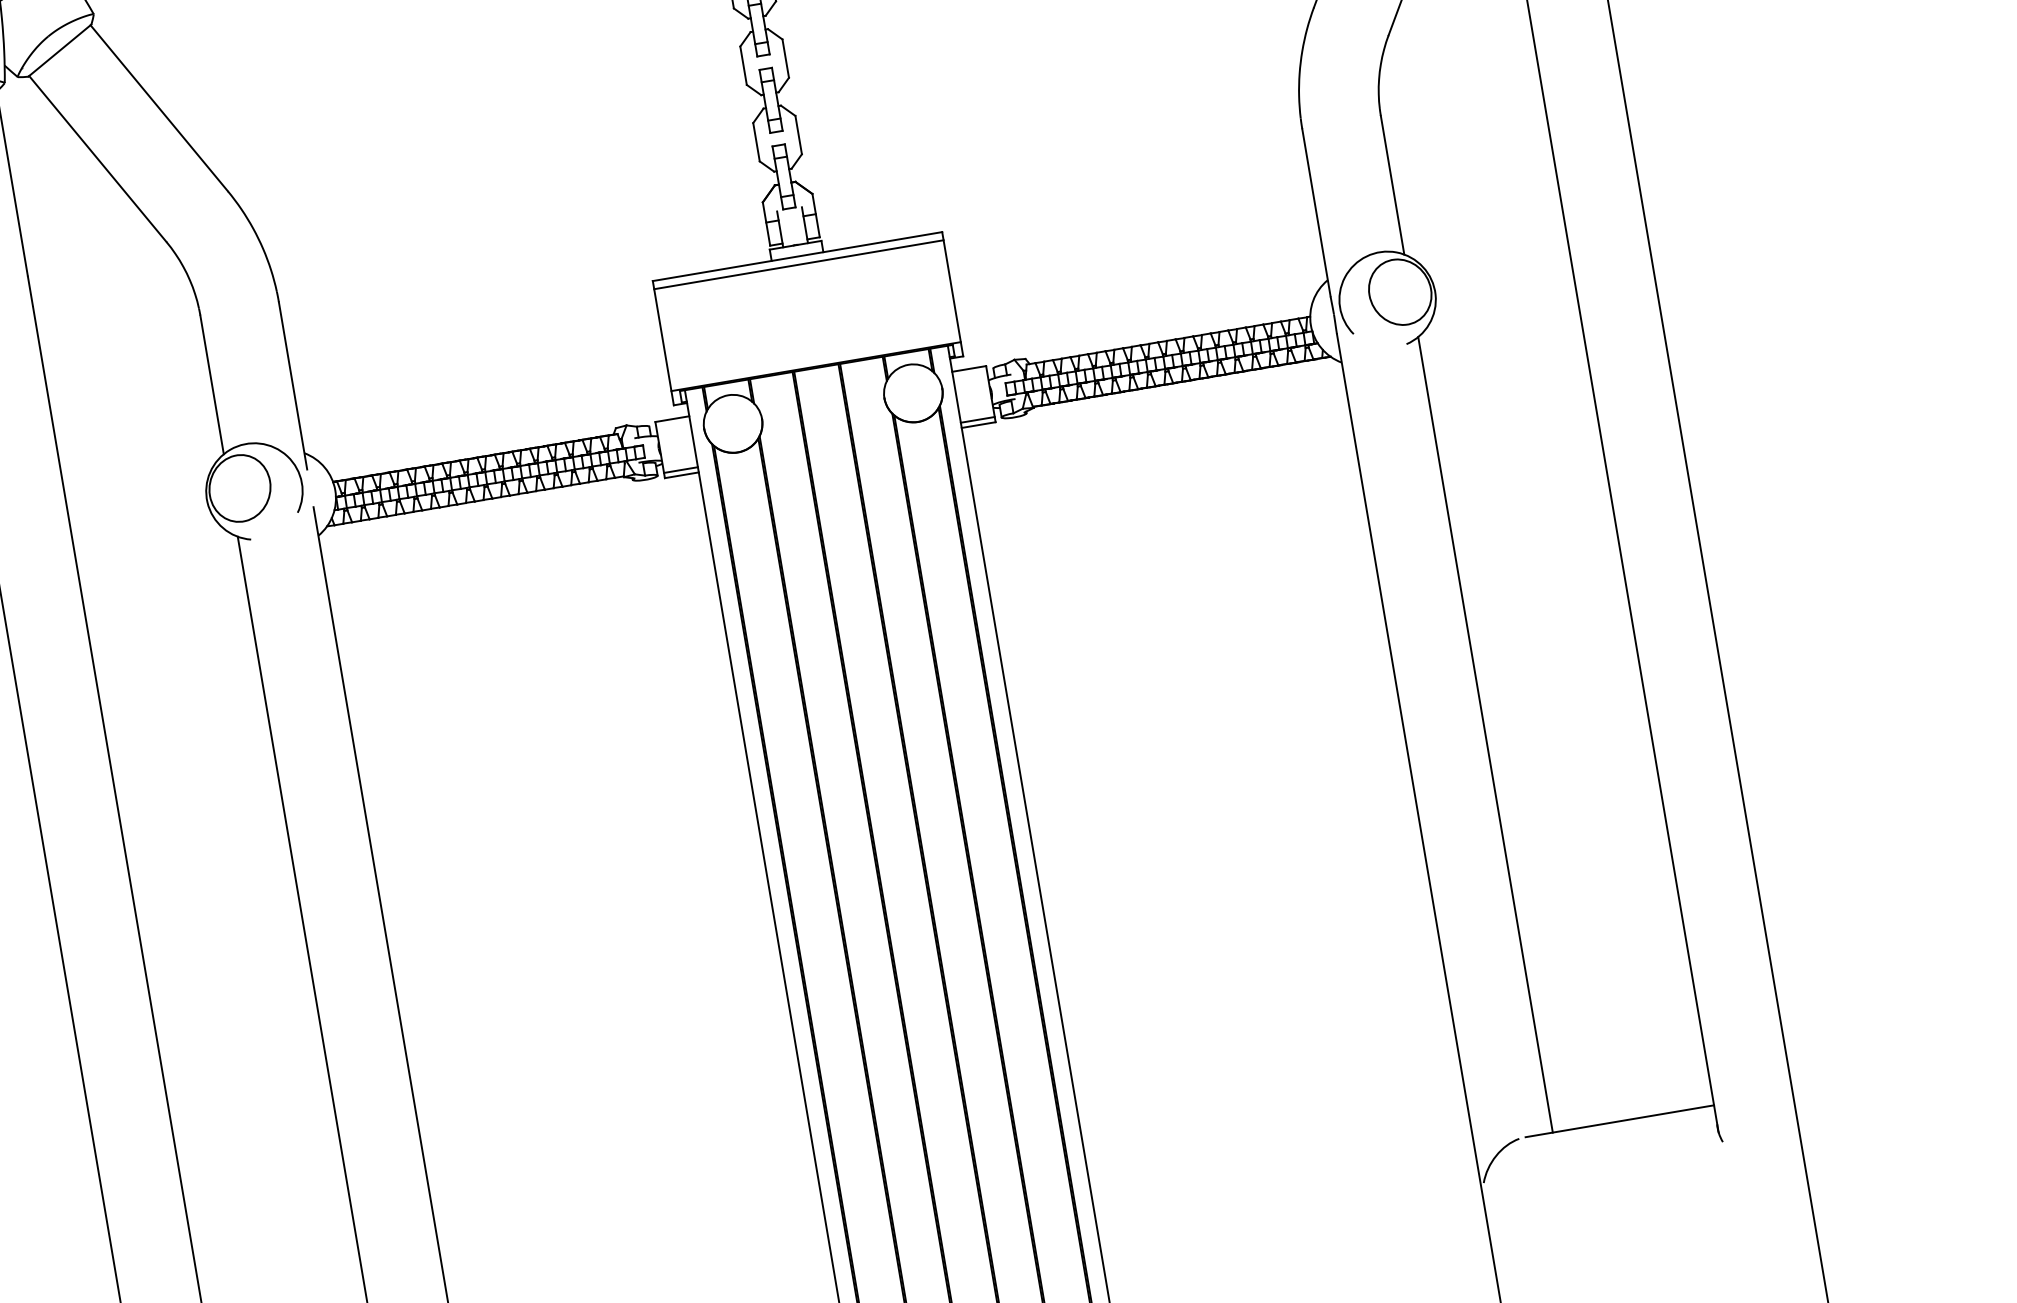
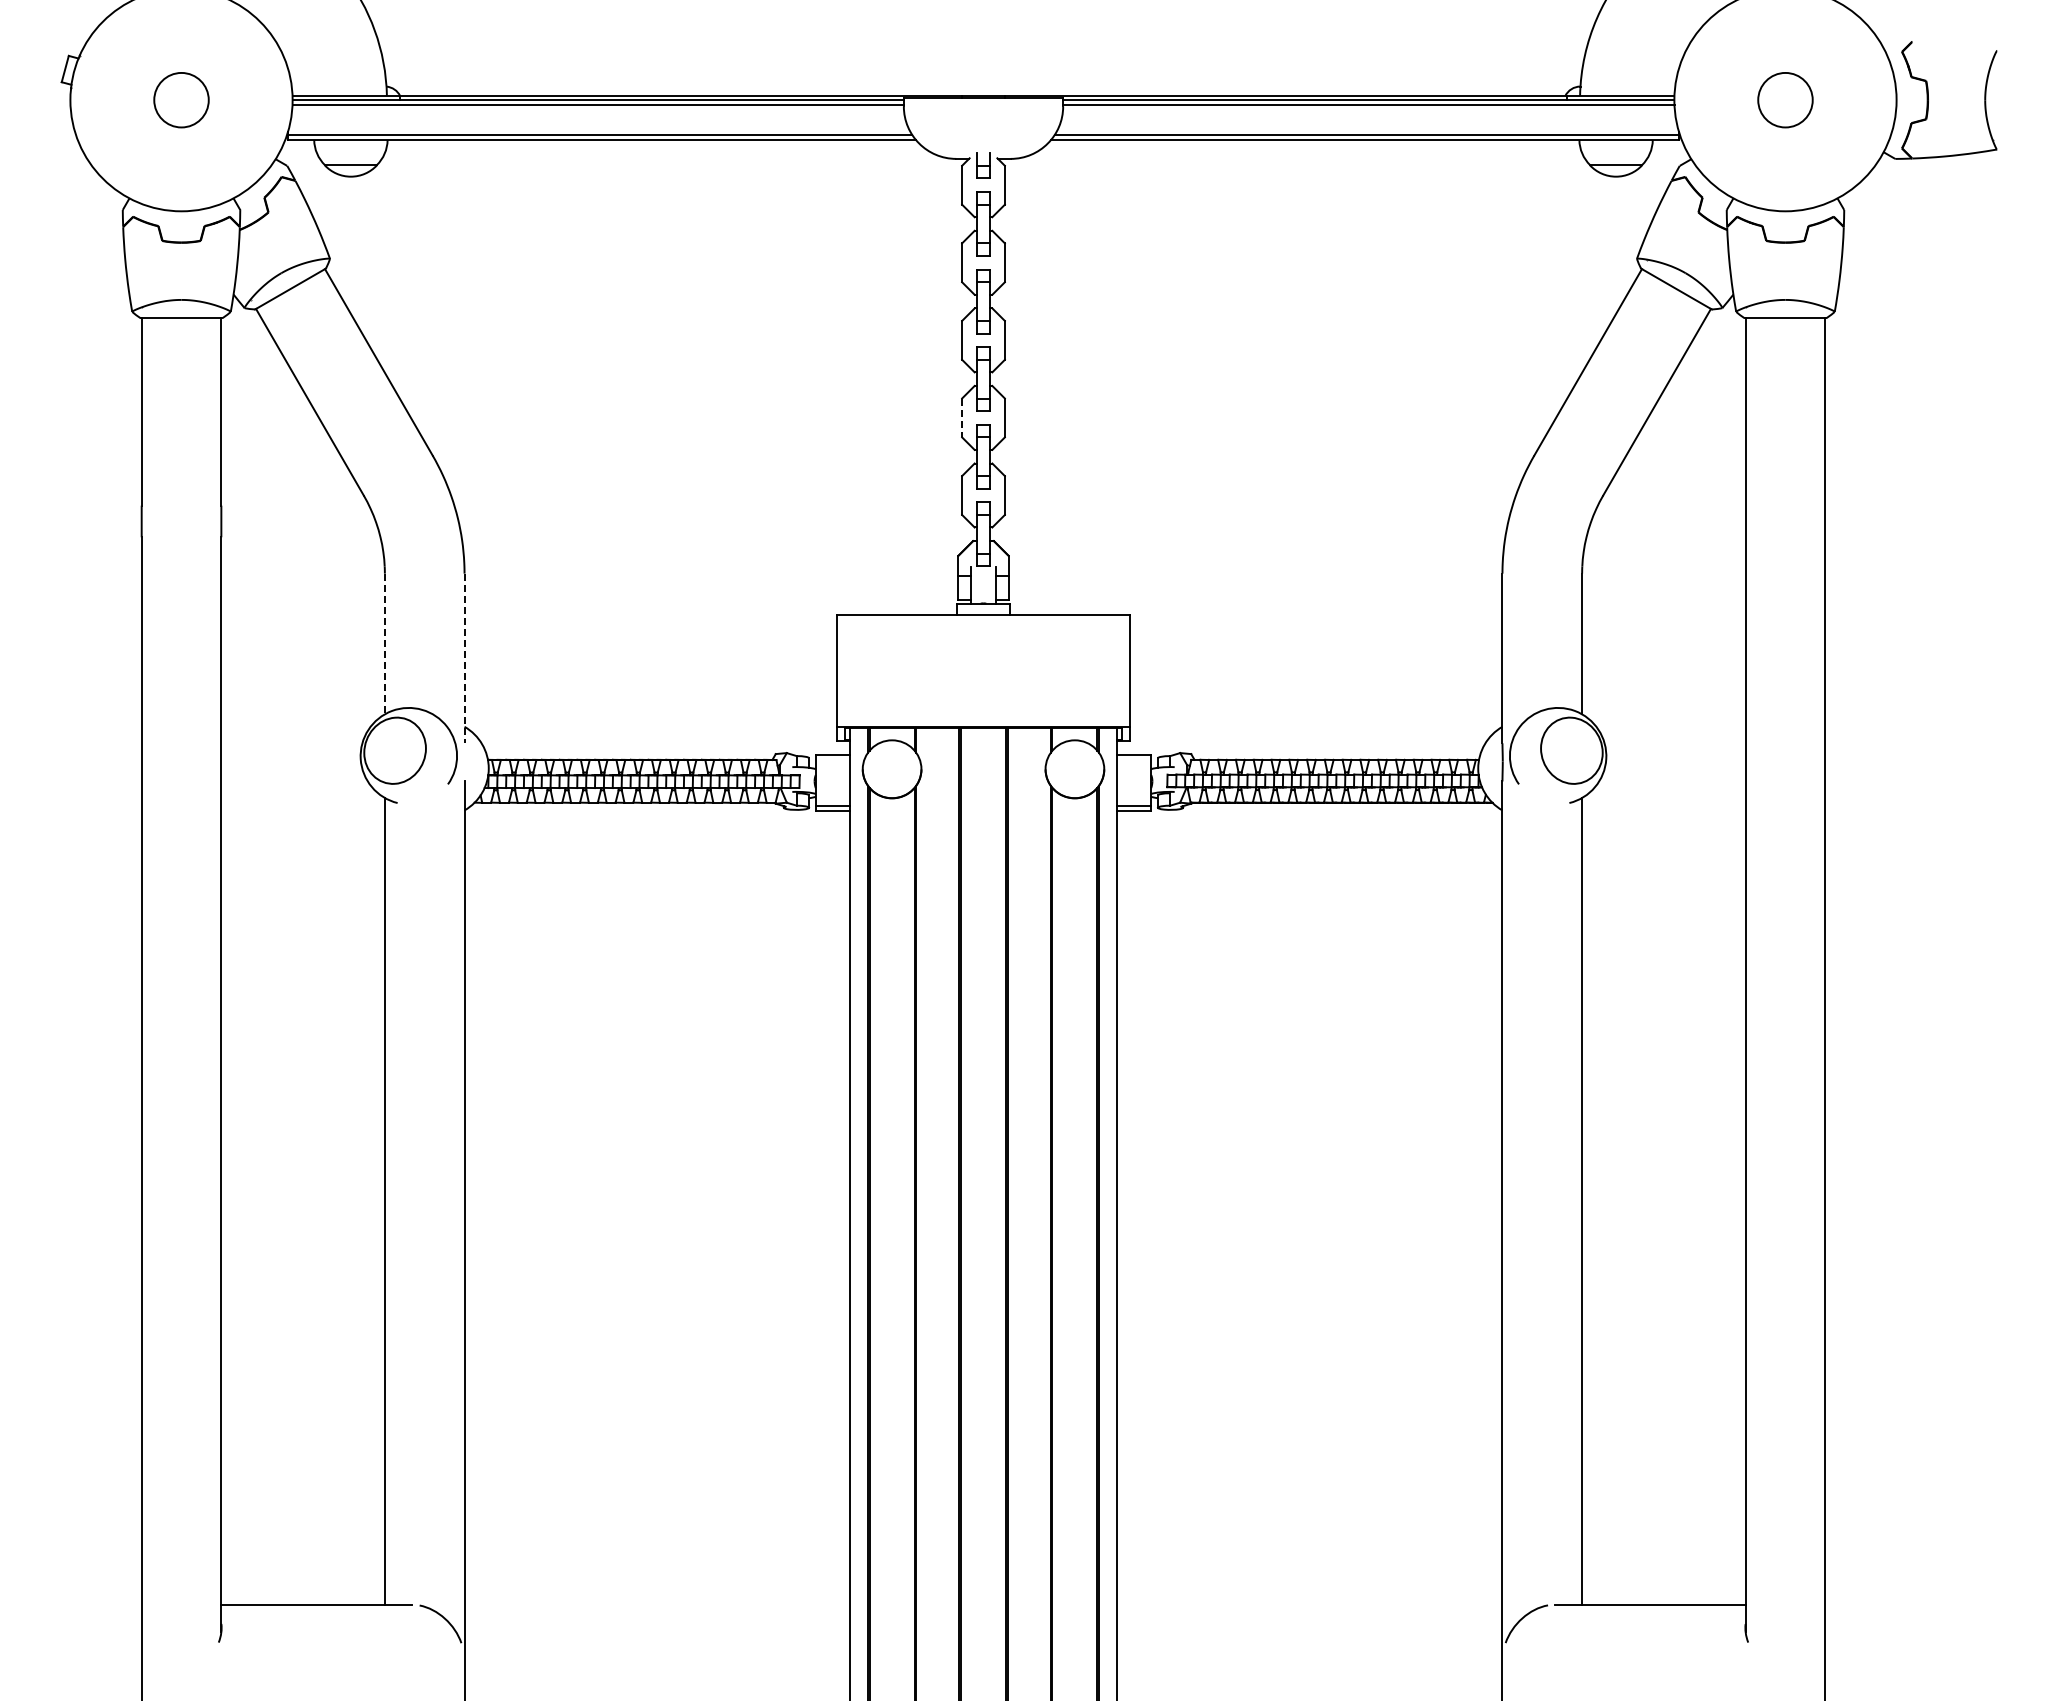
line: (744, 66) -> (962, 418), solid -> dashed
line: (798, 264) -> (983, 623), removed
line: (211, 385) -> (384, 644), solid -> dashed
line: (293, 385) -> (464, 658), solid -> dashed

